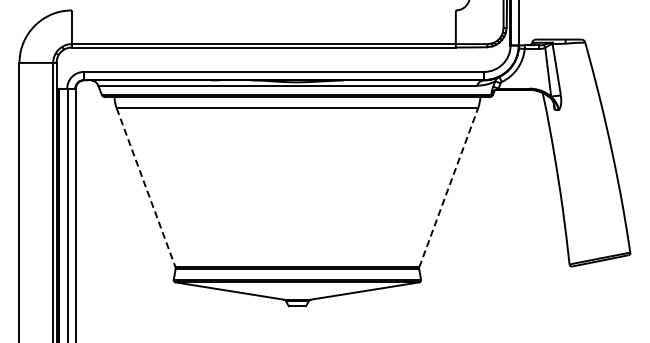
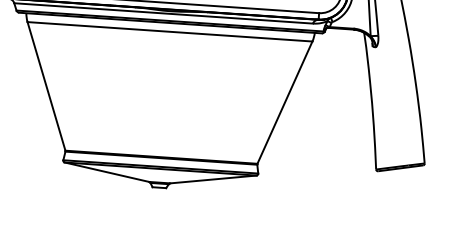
line: (146, 187) -> (46, 86), dashed -> solid
line: (448, 187) -> (284, 102), dashed -> solid

